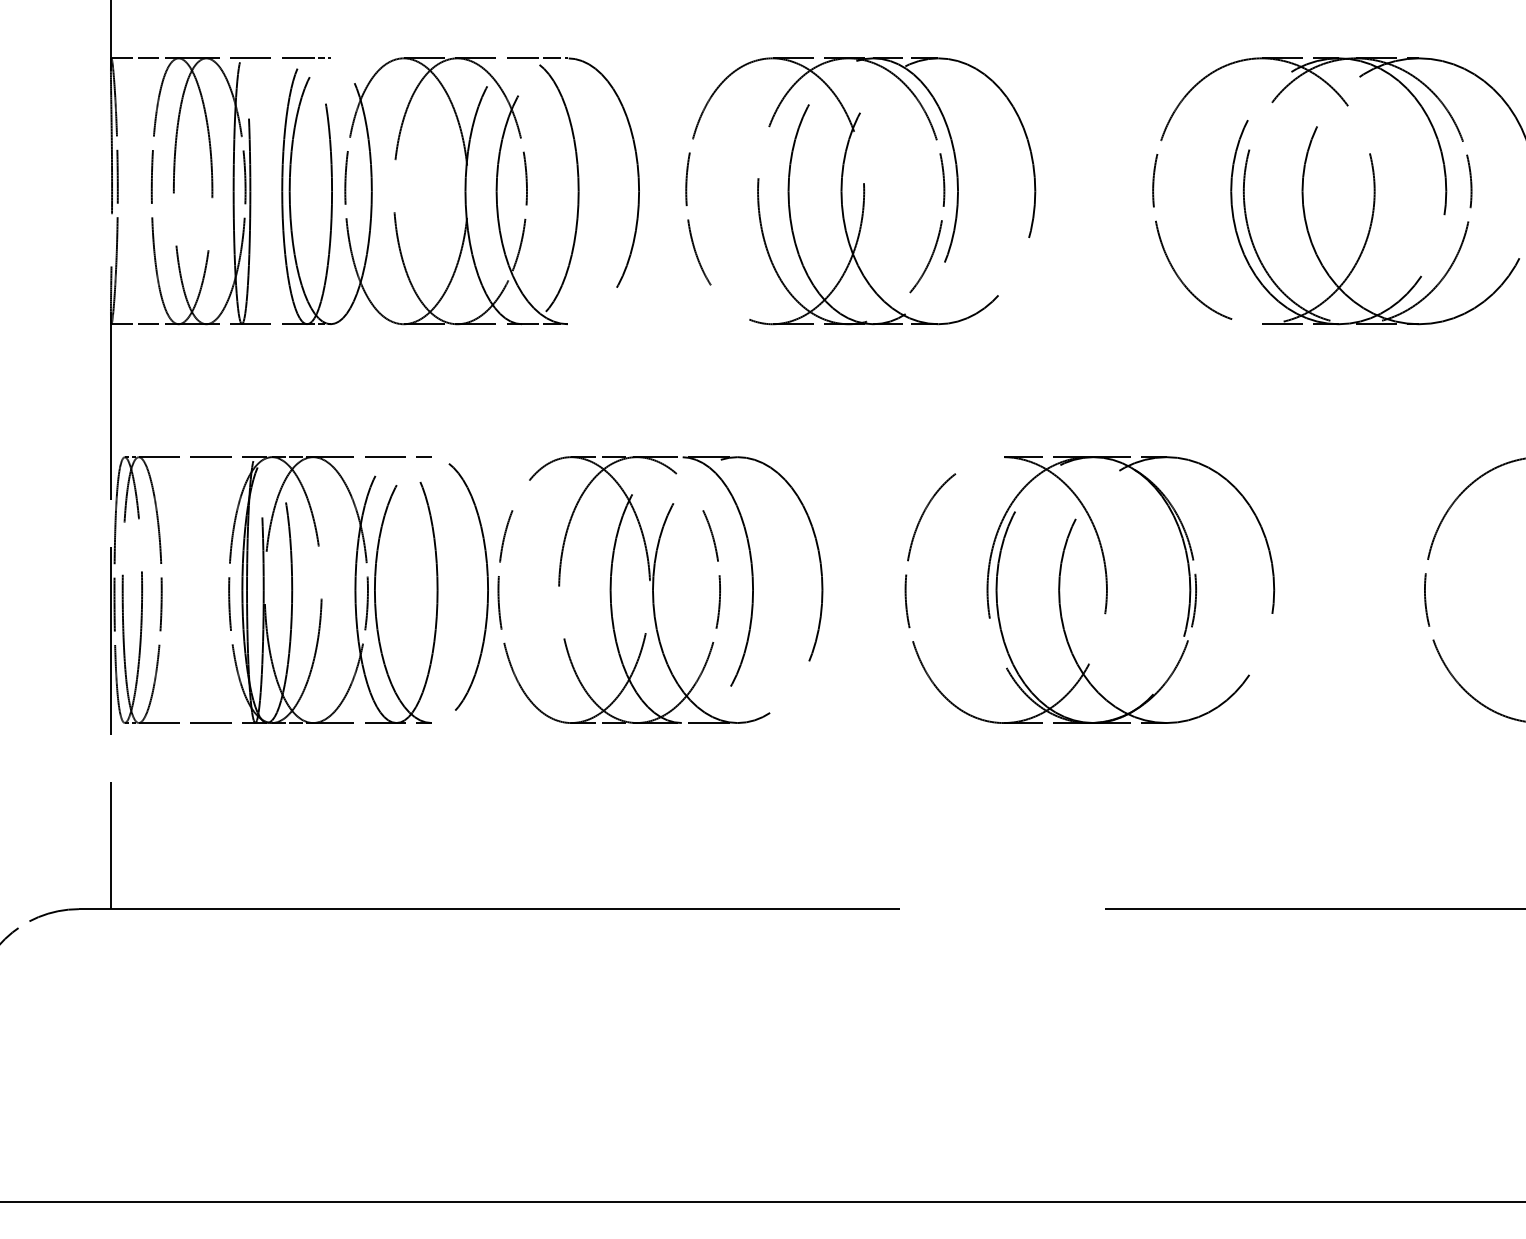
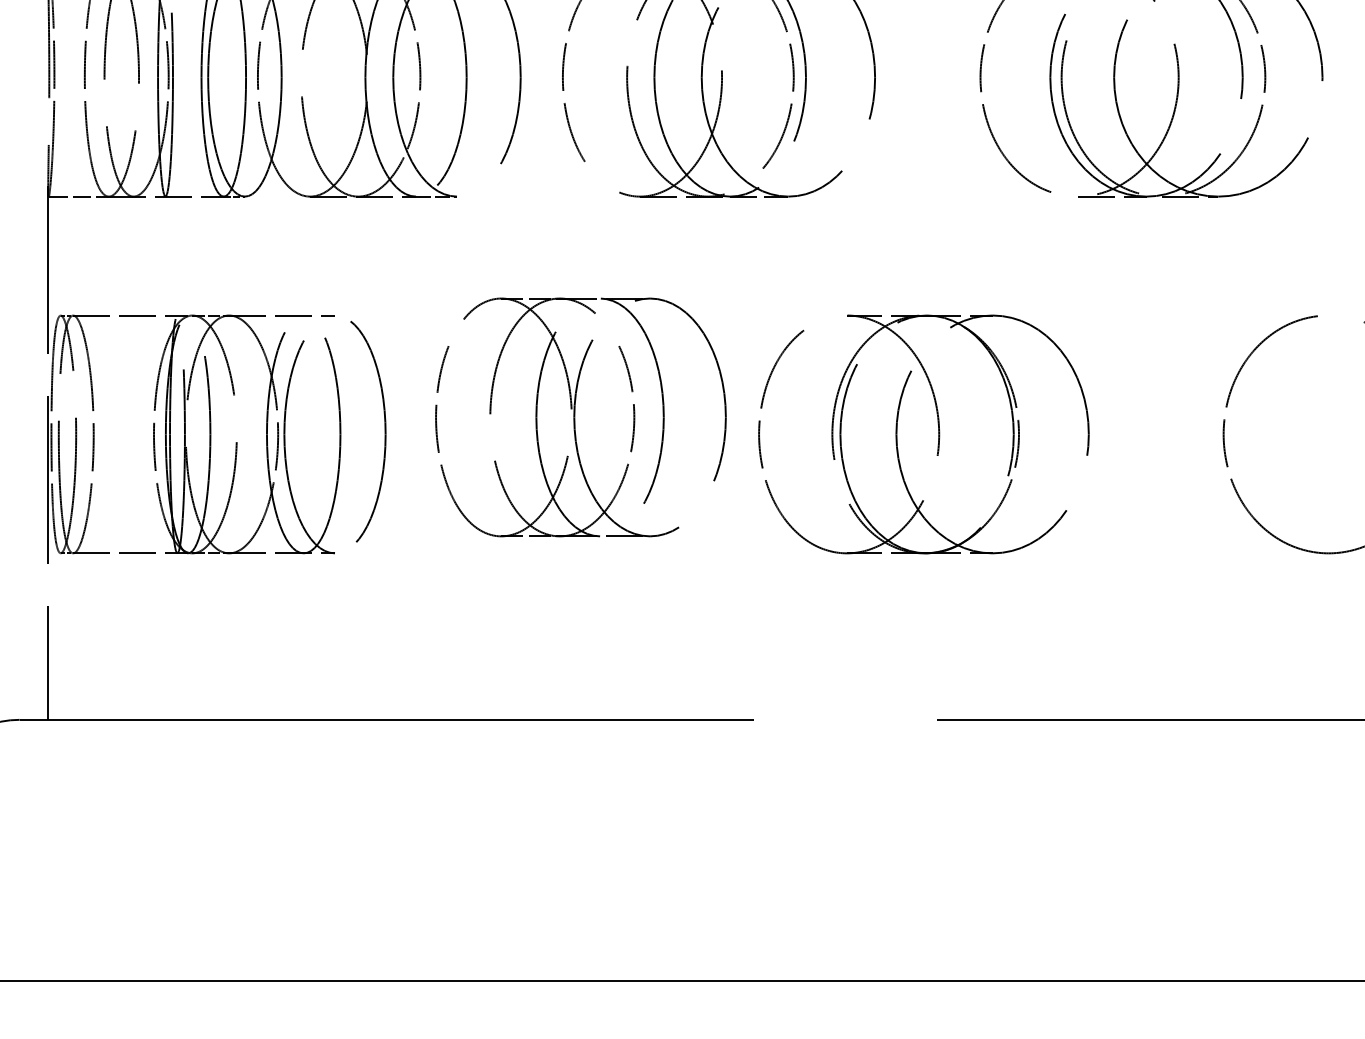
part: (653, 589) -> (574, 416), moved

